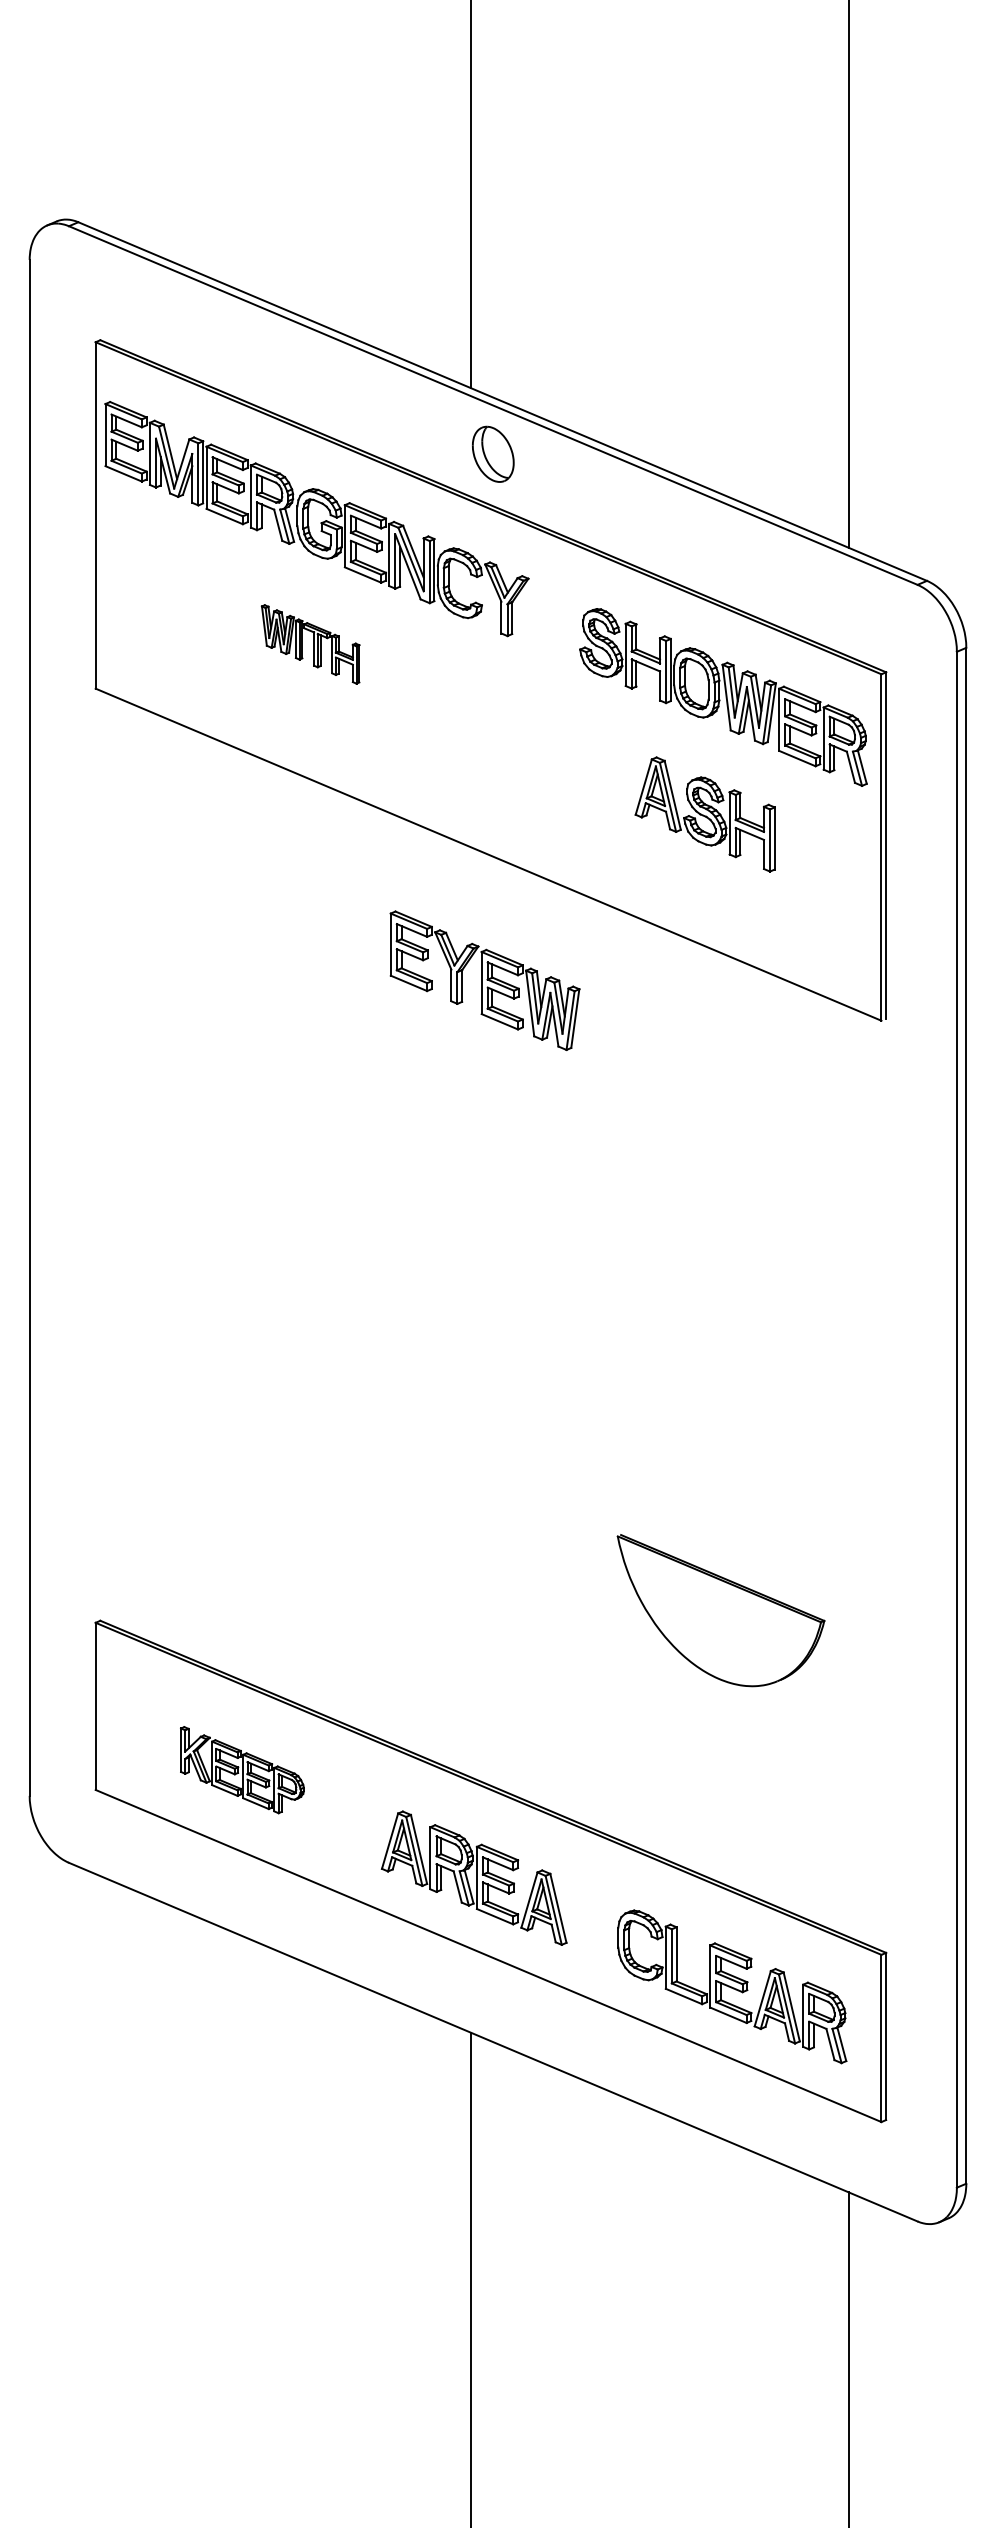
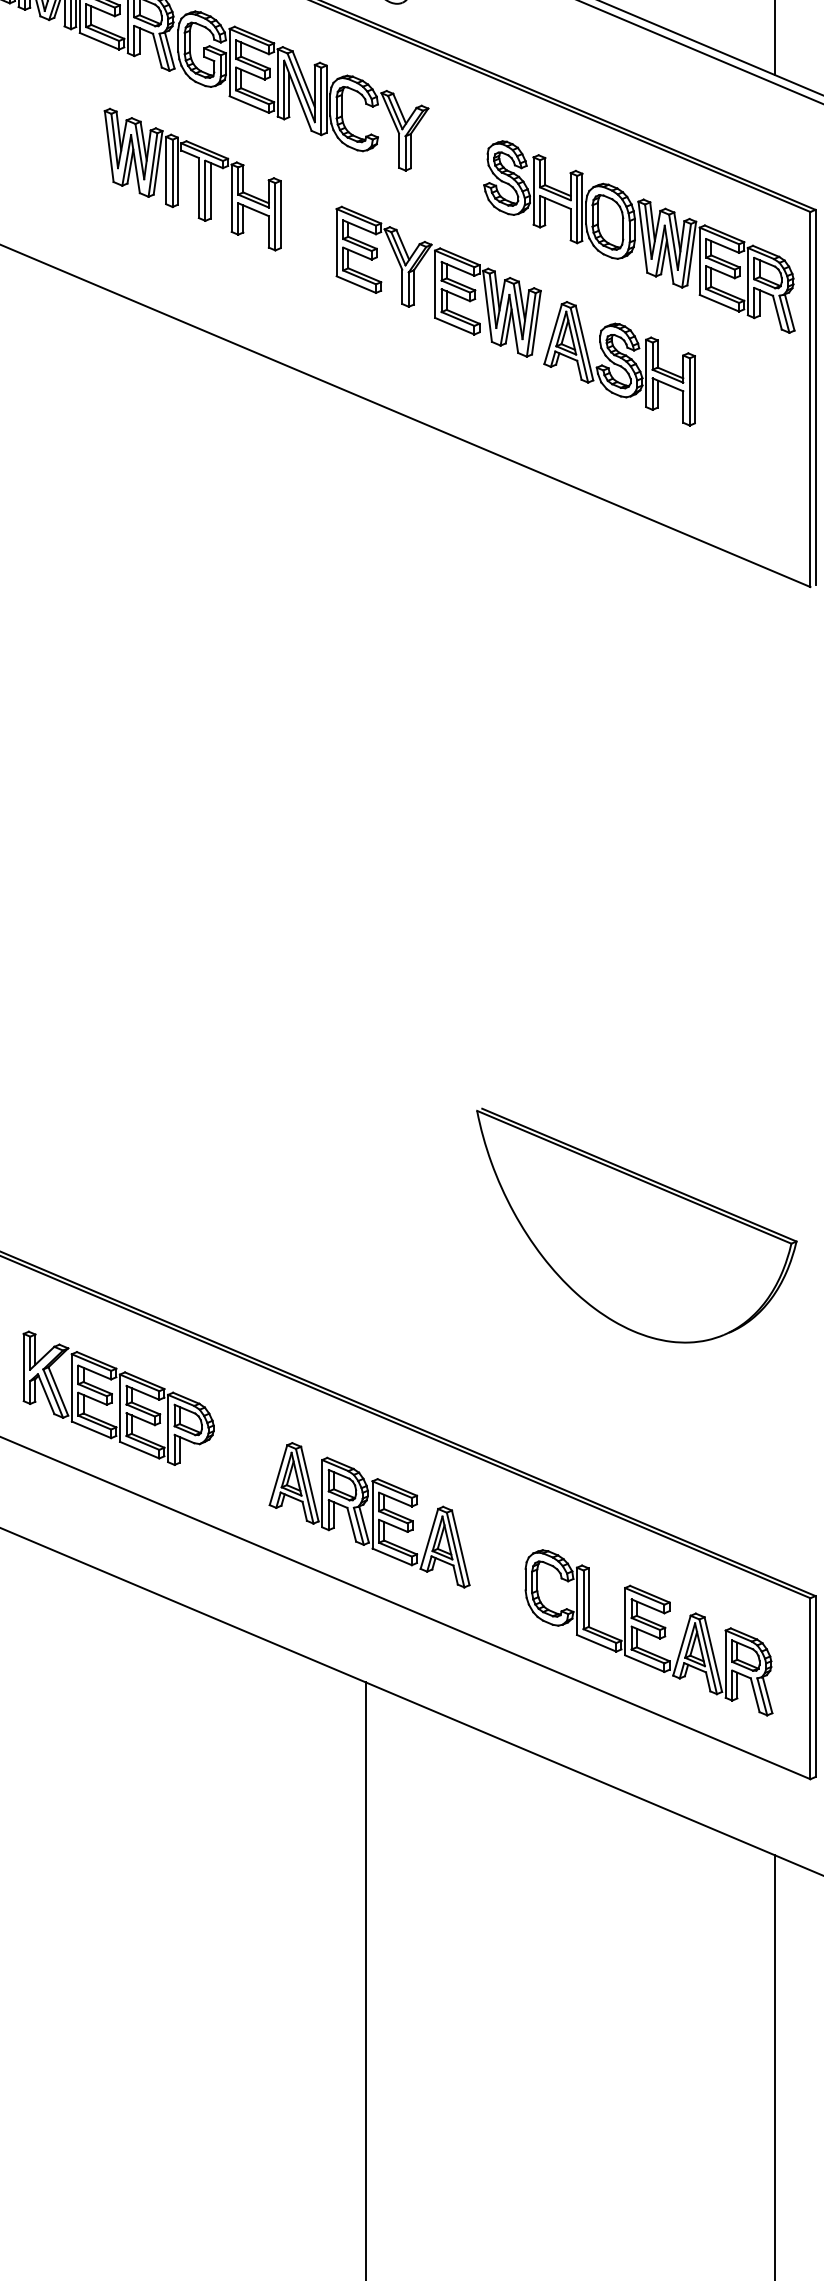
part: (310, 644) -> (192, 179), size x1.67
part: (484, 980) -> (438, 281), moved
part: (720, 1610) -> (636, 1225), size x1.43
part: (242, 1769) -> (118, 1397), size x1.43

